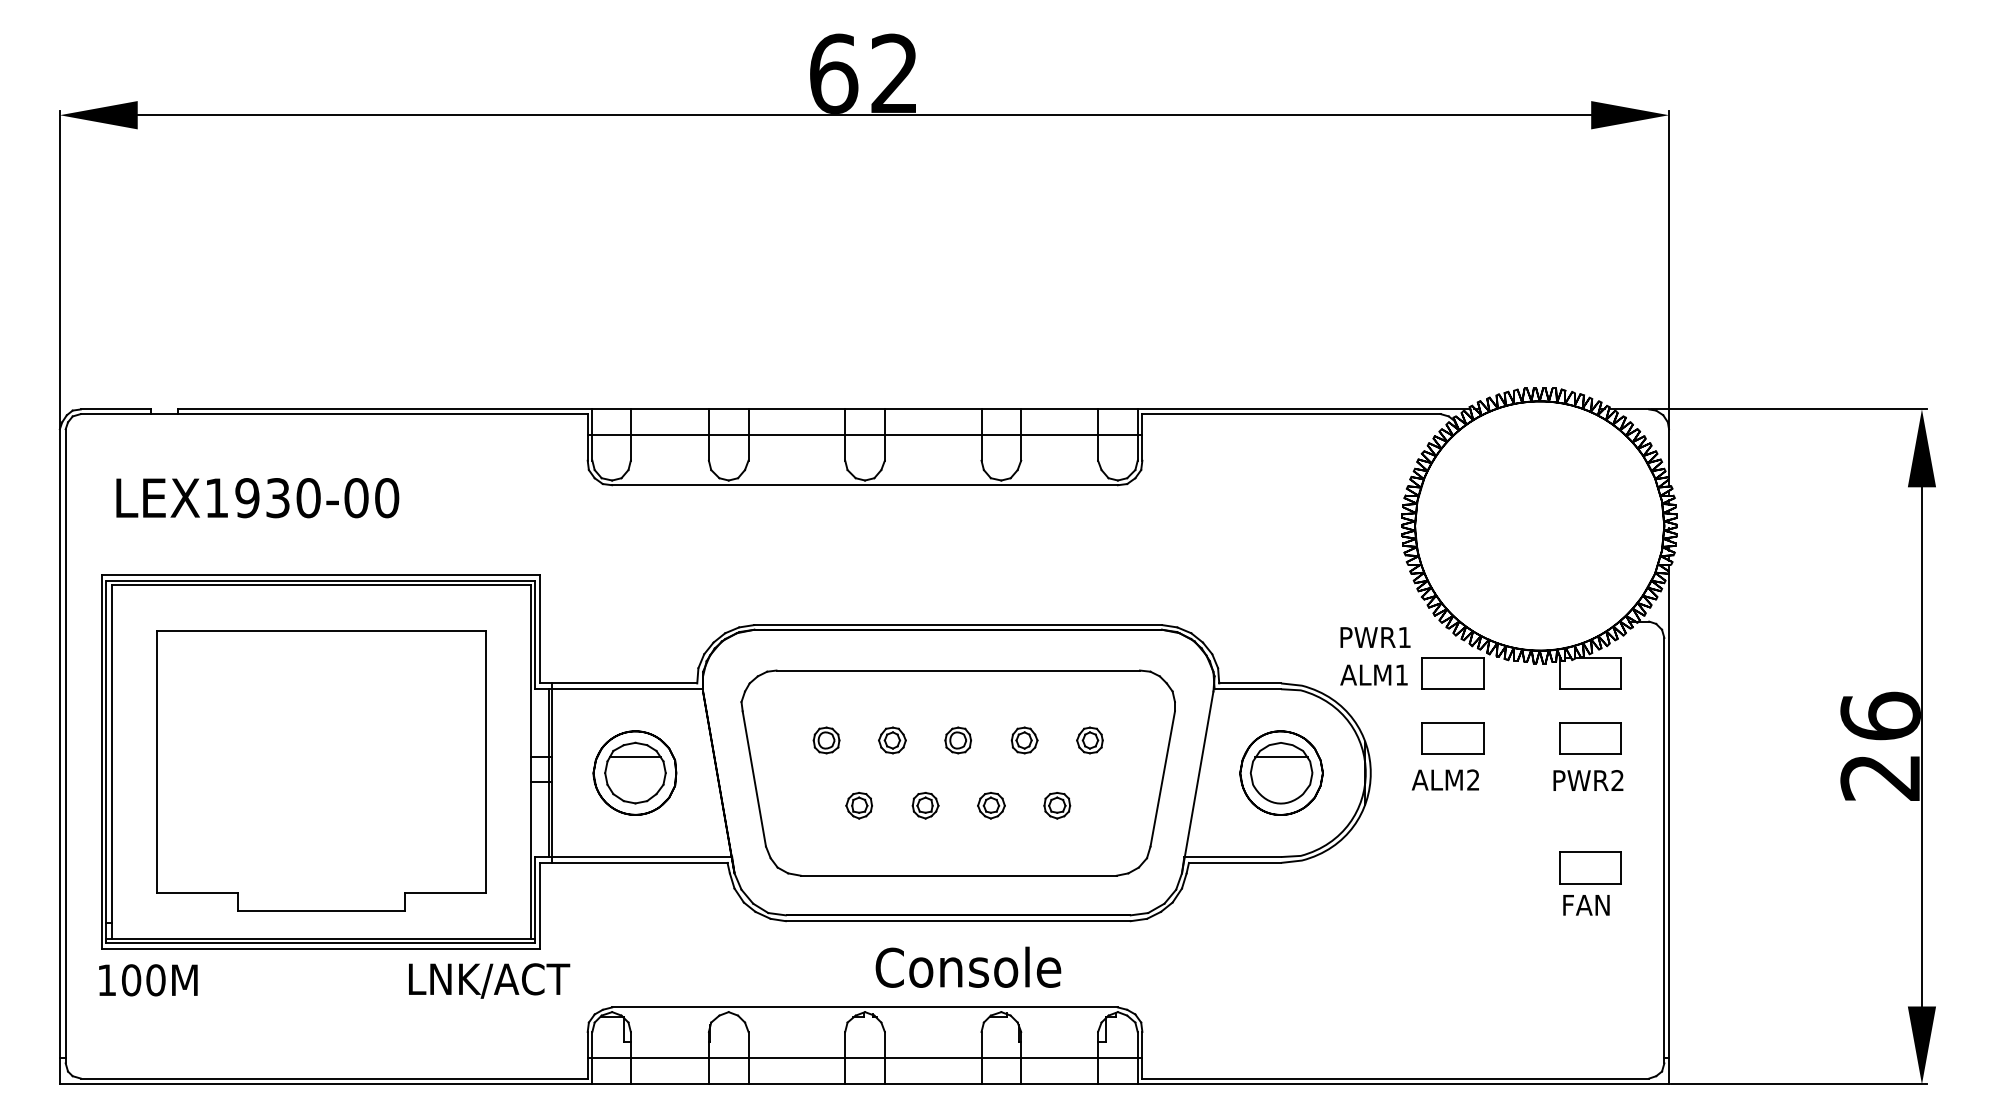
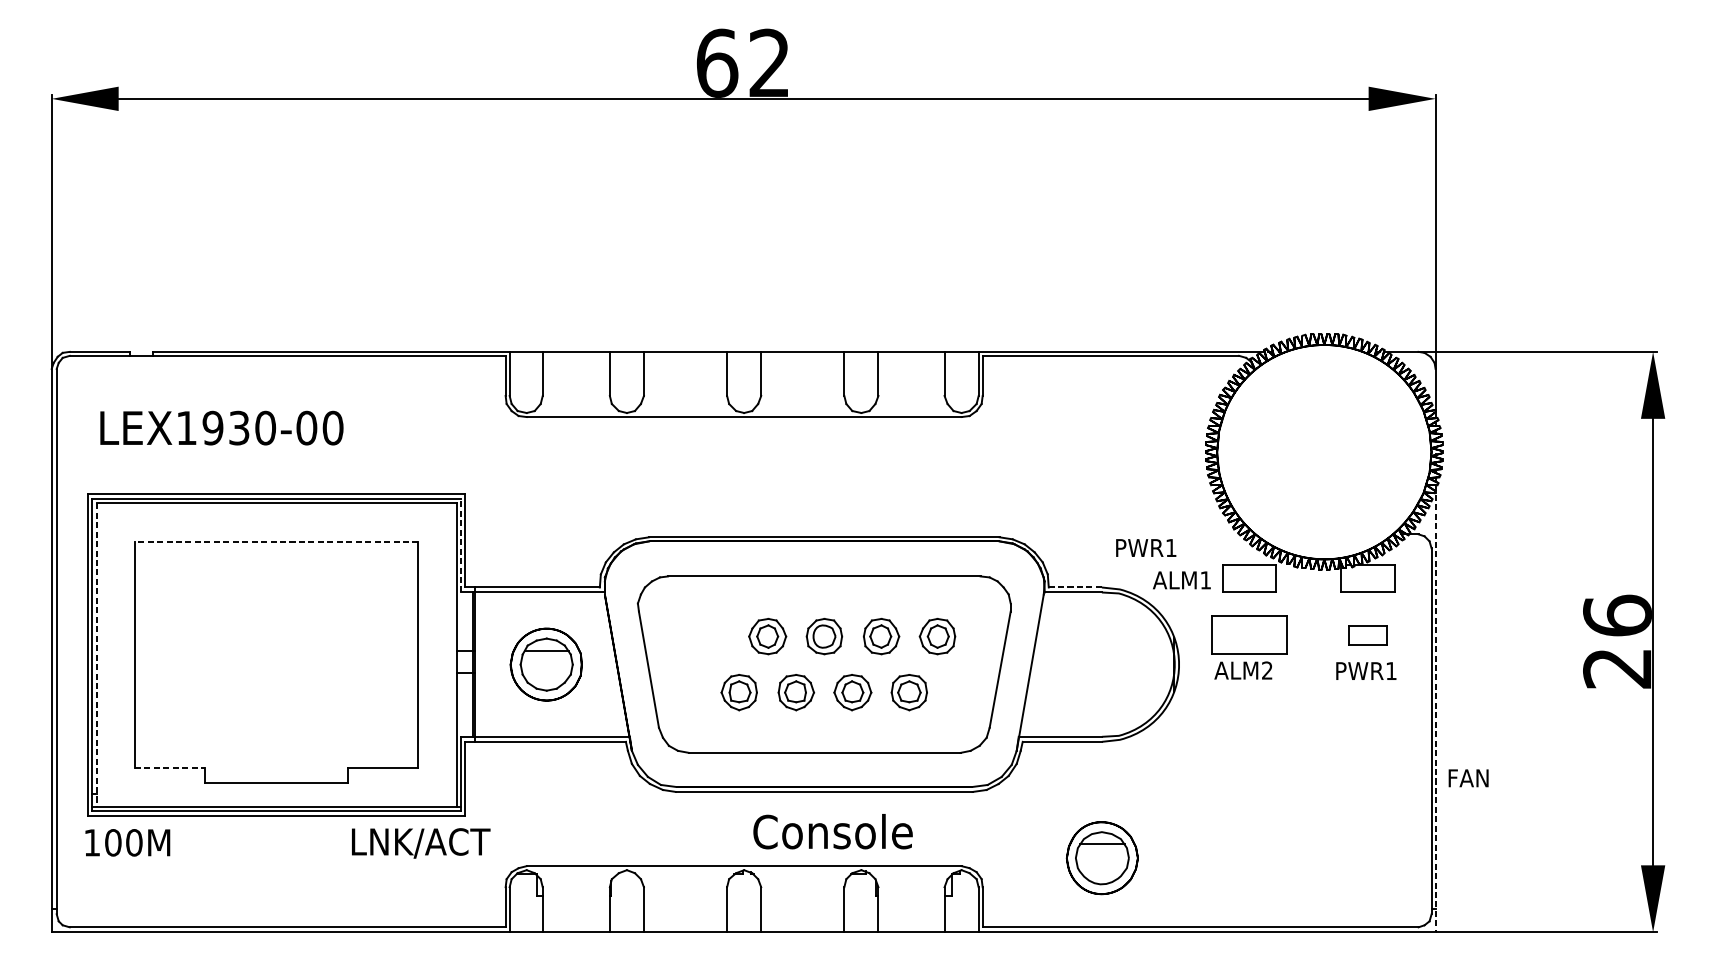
line: (864, 435) -> (743, 374), removed
line: (321, 630) -> (276, 541), solid -> dashed
line: (535, 634) -> (460, 545), solid -> dashed
text: (1375, 637) -> (1146, 548), moved
line: (1250, 683) -> (1075, 587), solid -> dashed
part: (1452, 738) -> (1249, 634), size x1.4
part: (1590, 738) -> (1368, 634), size x0.7
part: (826, 740) -> (711, 636), removed
part: (892, 740) -> (767, 636), size x1.6
part: (957, 740) -> (823, 636), size x1.6
part: (1024, 740) -> (881, 636), size x1.6
part: (1089, 740) -> (937, 636), size x1.6
line: (112, 762) -> (96, 655), solid -> dashed
part: (1281, 772) -> (1102, 857), moved
text: (1617, 780) -> (1391, 670), PWR2 -> PWR1
part: (858, 805) -> (738, 692), size x1.6
part: (925, 805) -> (796, 692), size x1.6
part: (991, 805) -> (852, 692), size x1.6
part: (1057, 805) -> (909, 692), size x1.6
line: (1669, 824) -> (1435, 708), solid -> dashed
part: (1590, 867) -> (1368, 745), removed
line: (197, 893) -> (170, 768), solid -> dashed
text: (1586, 905) -> (1468, 778), moved
line: (864, 1057) -> (743, 909), removed

